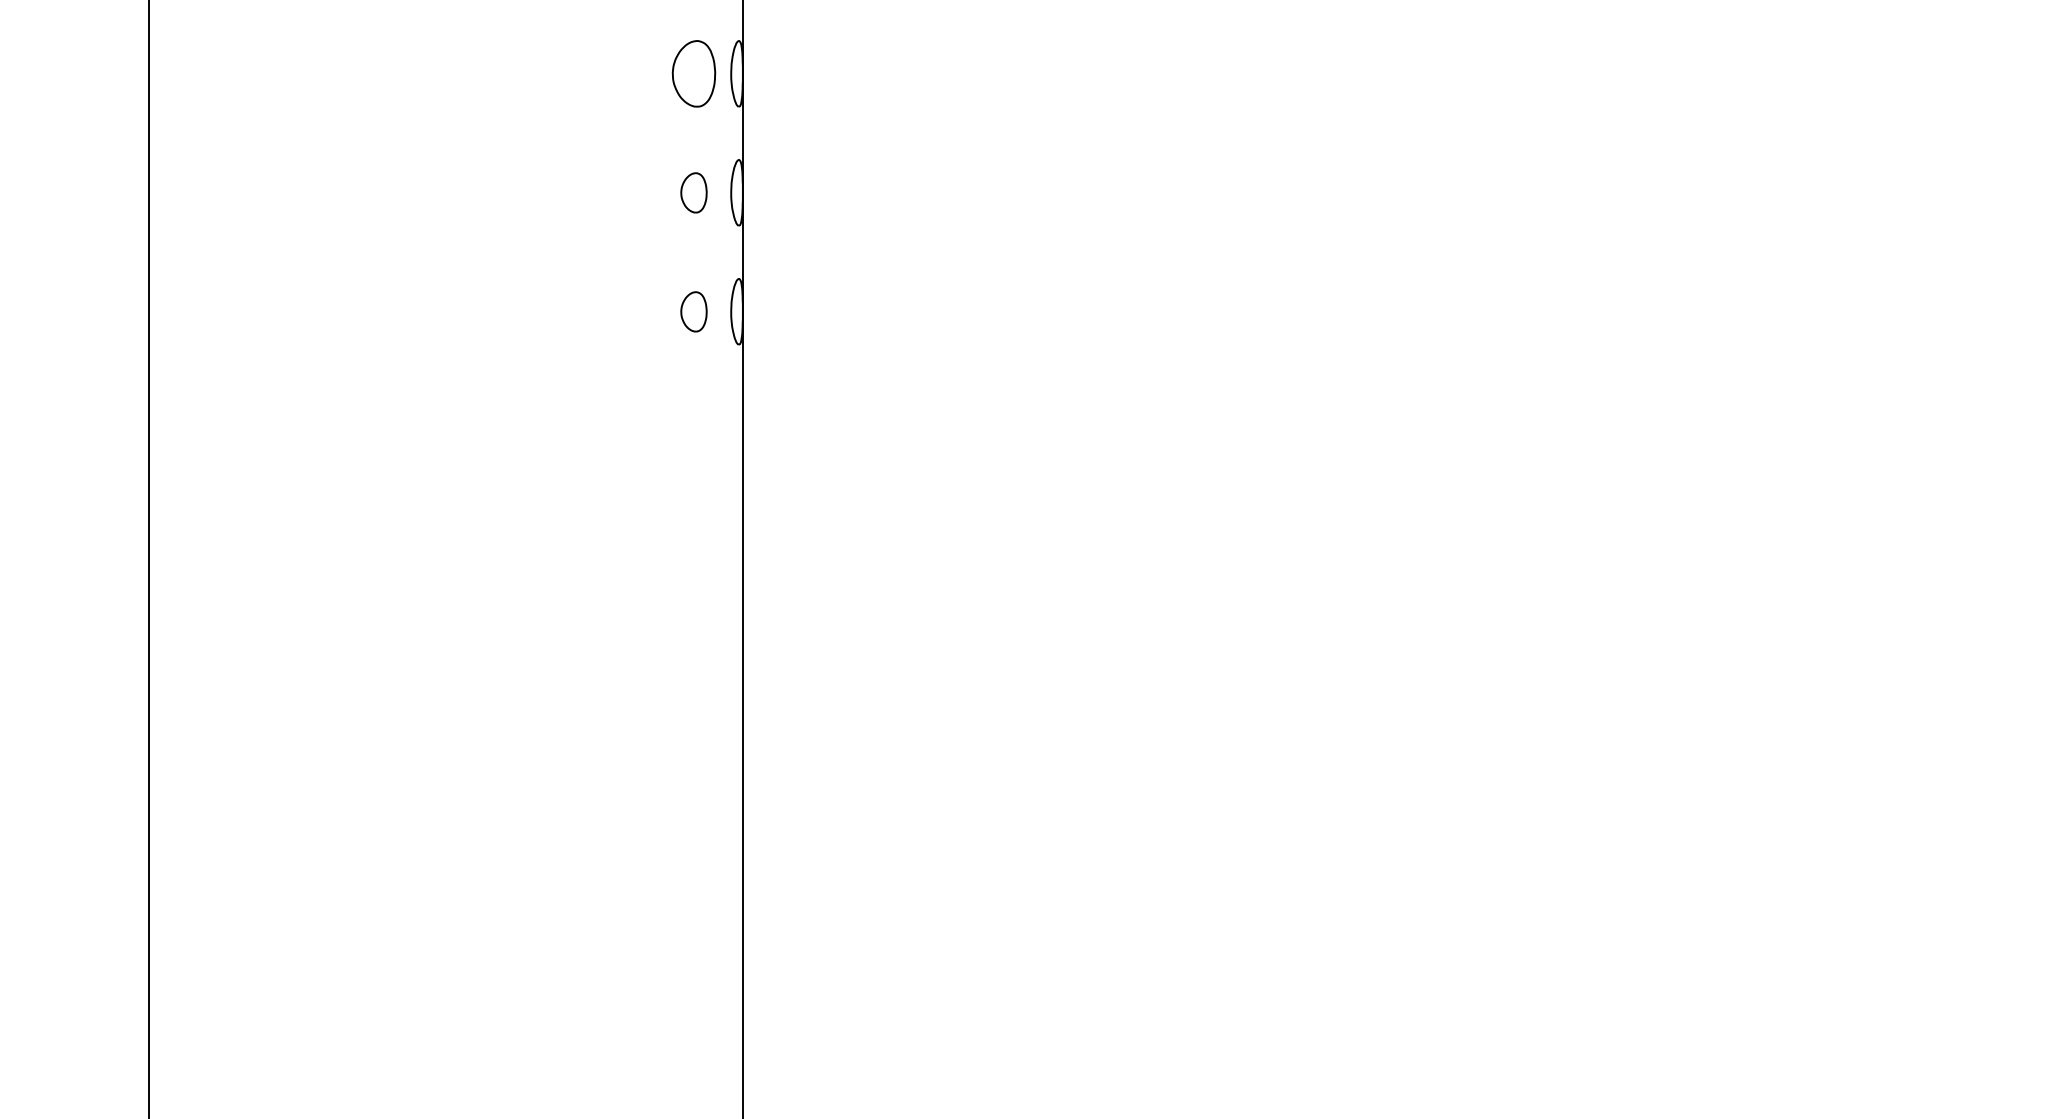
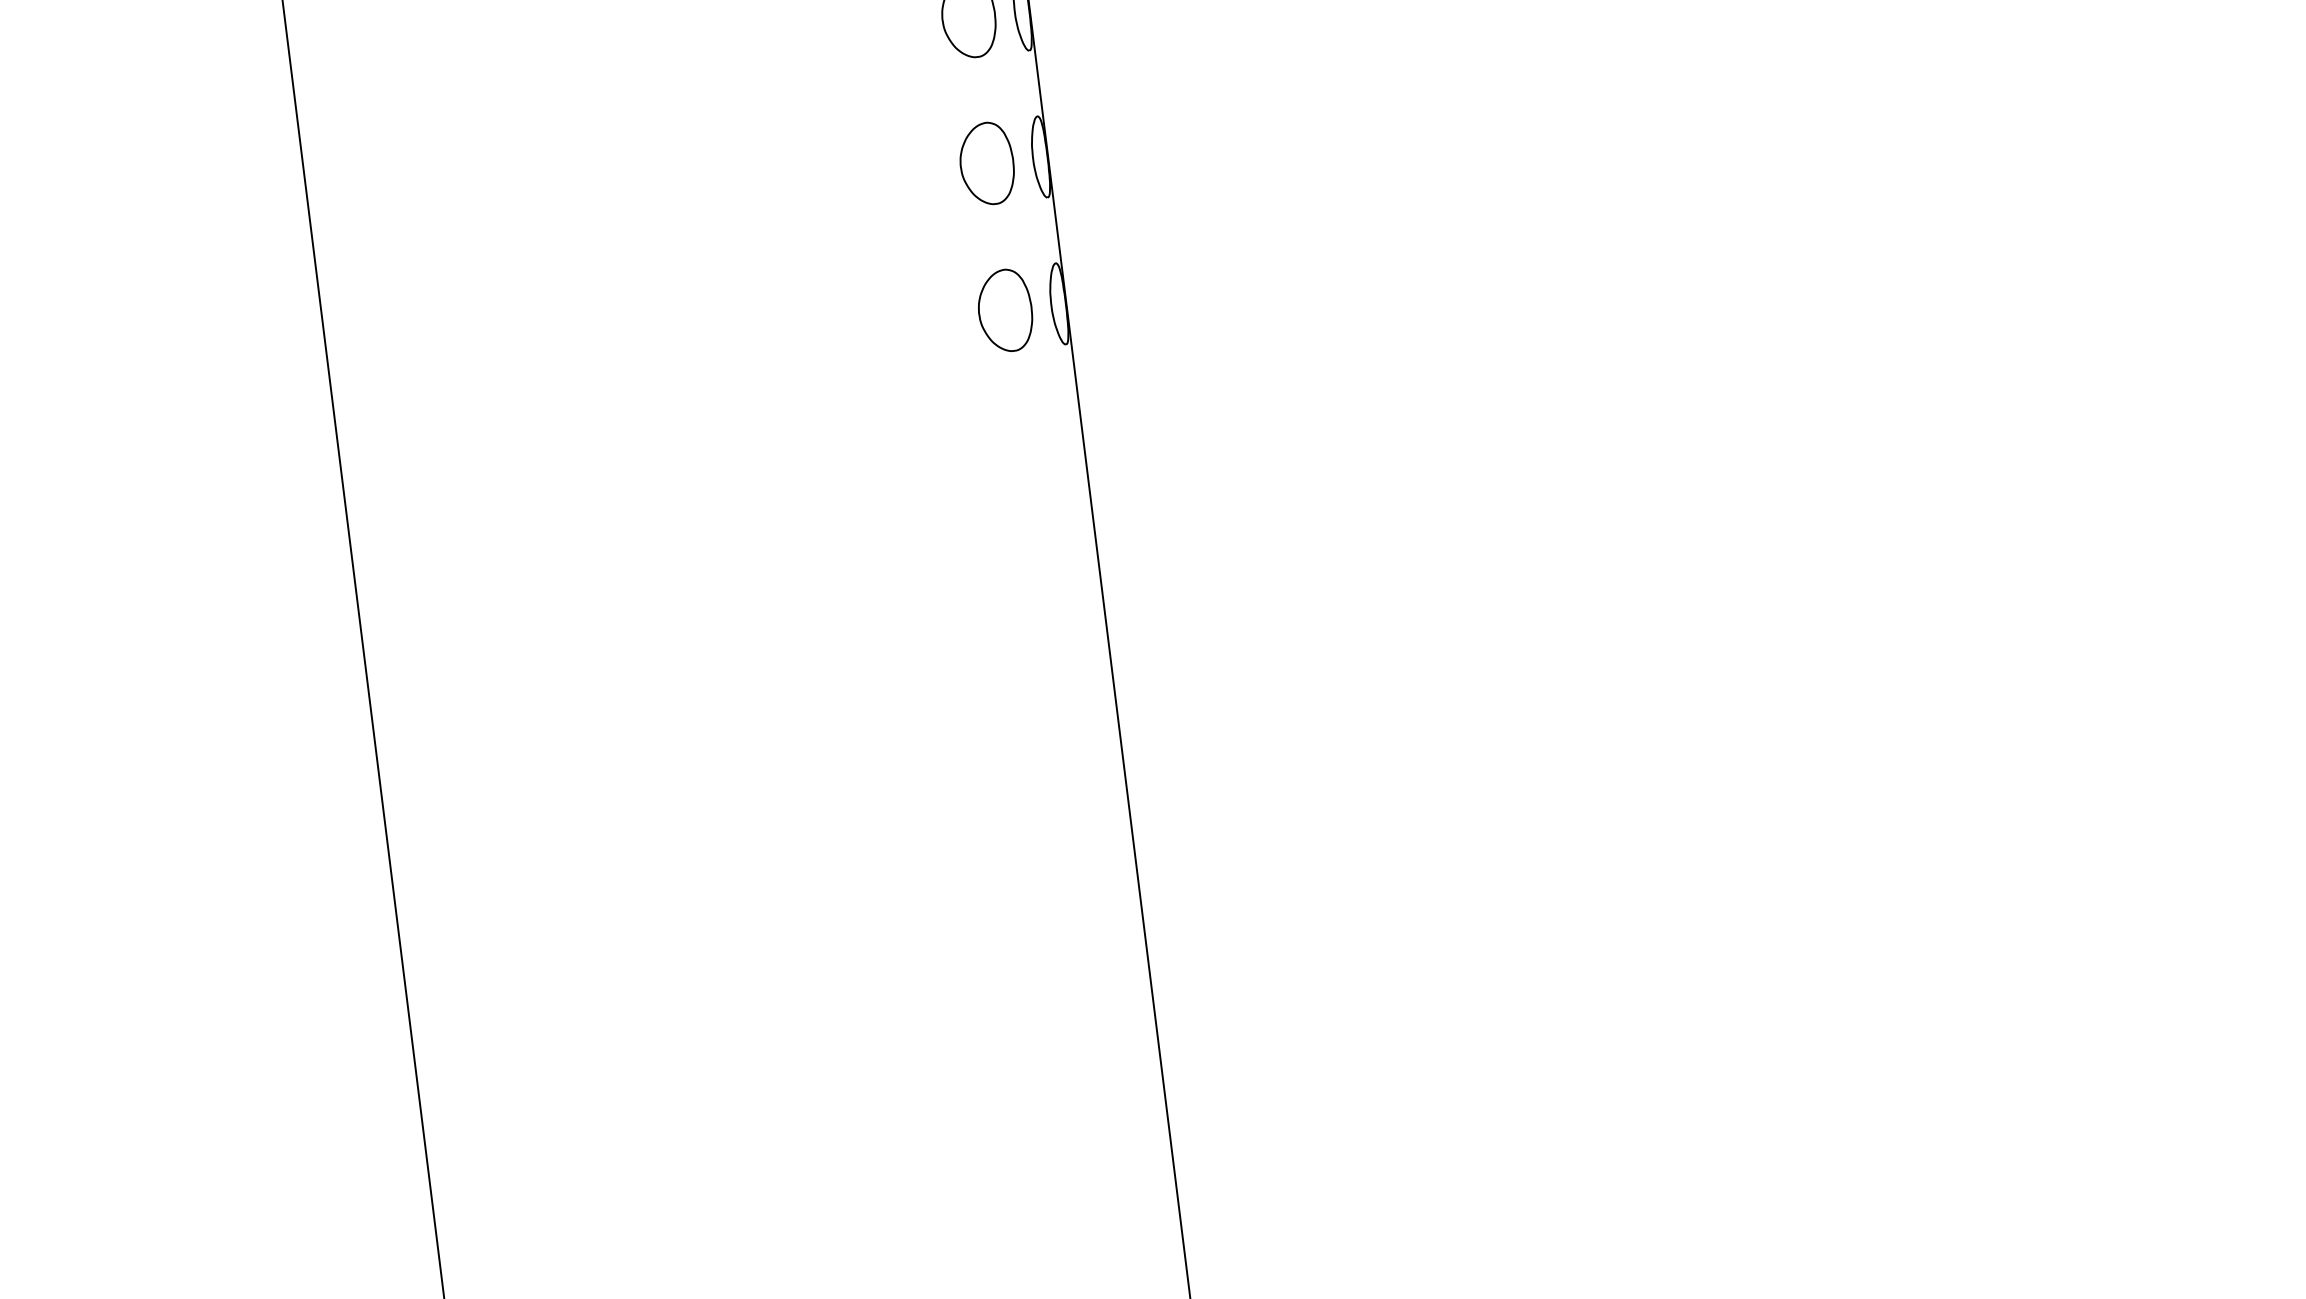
part: (693, 192) -> (986, 163), size x1.67
part: (693, 311) -> (1004, 310), size x1.67

